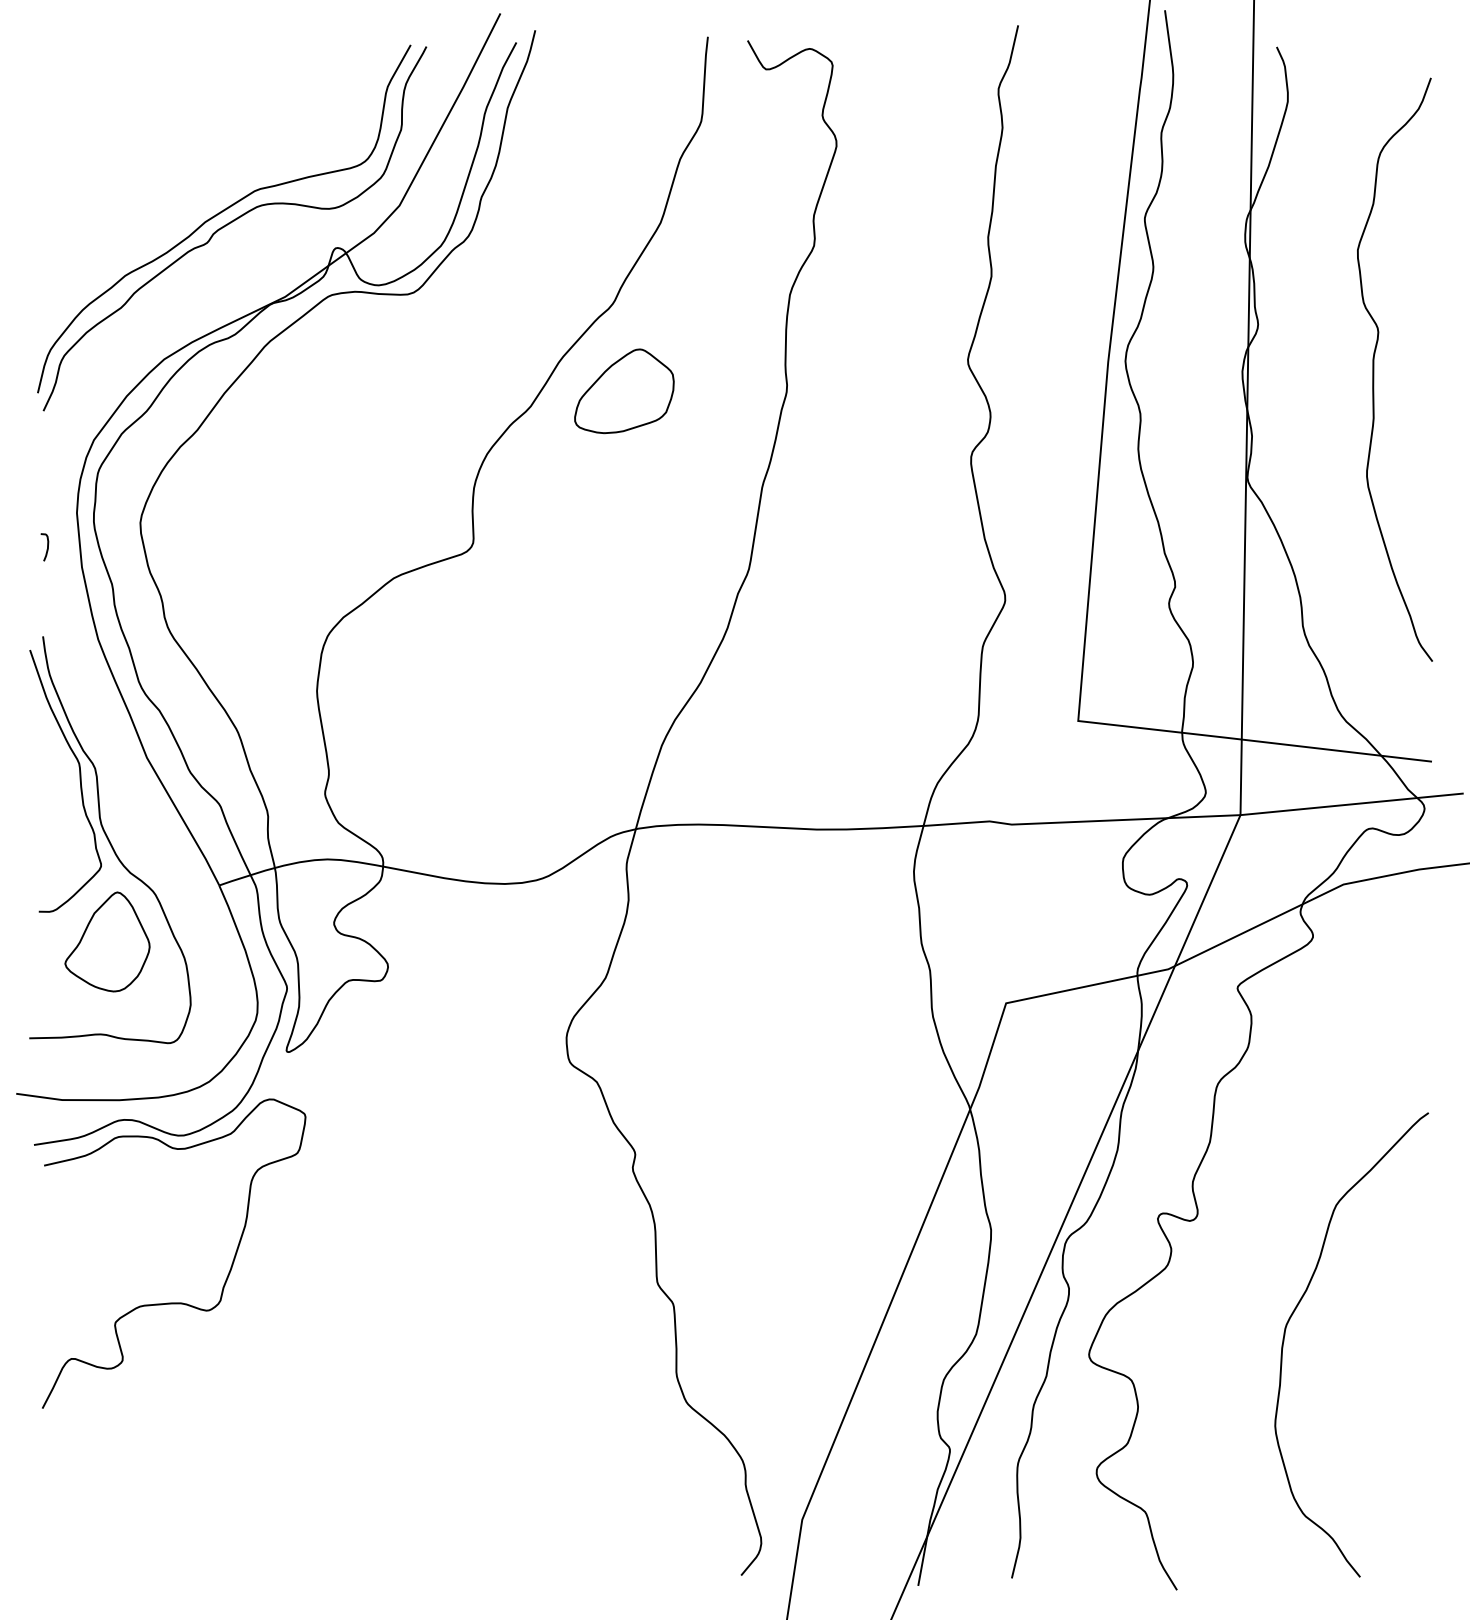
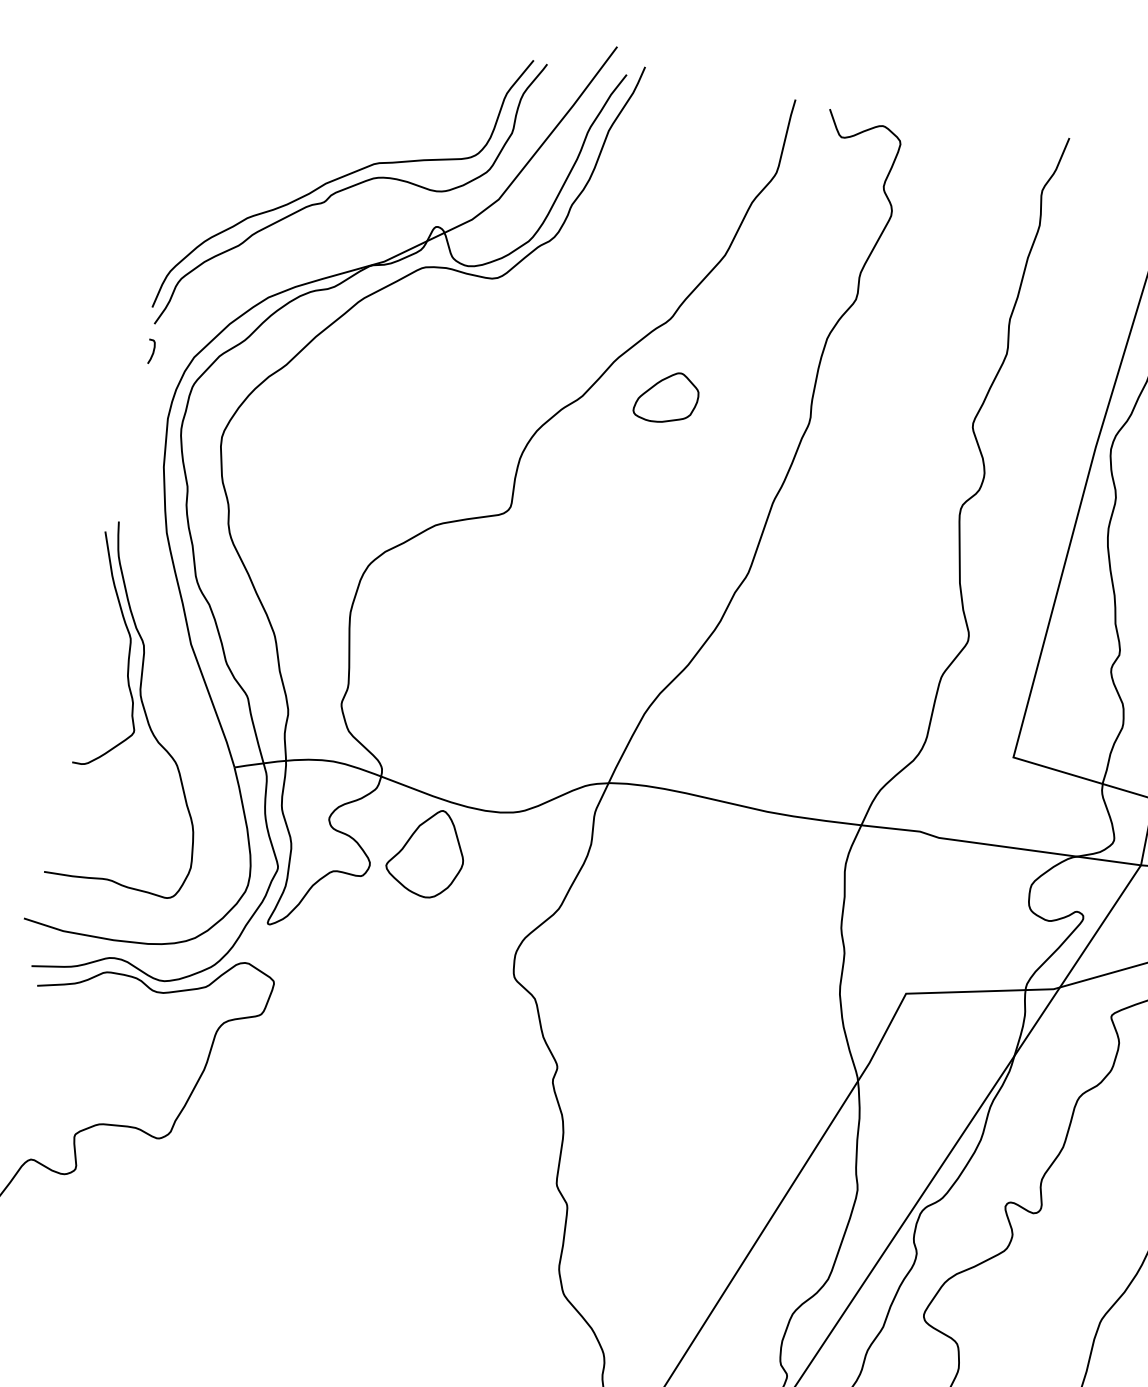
part: (624, 391) -> (667, 397), size x0.7
curve: (46, 549) -> (151, 353), moved
part: (107, 941) -> (426, 852), moved

